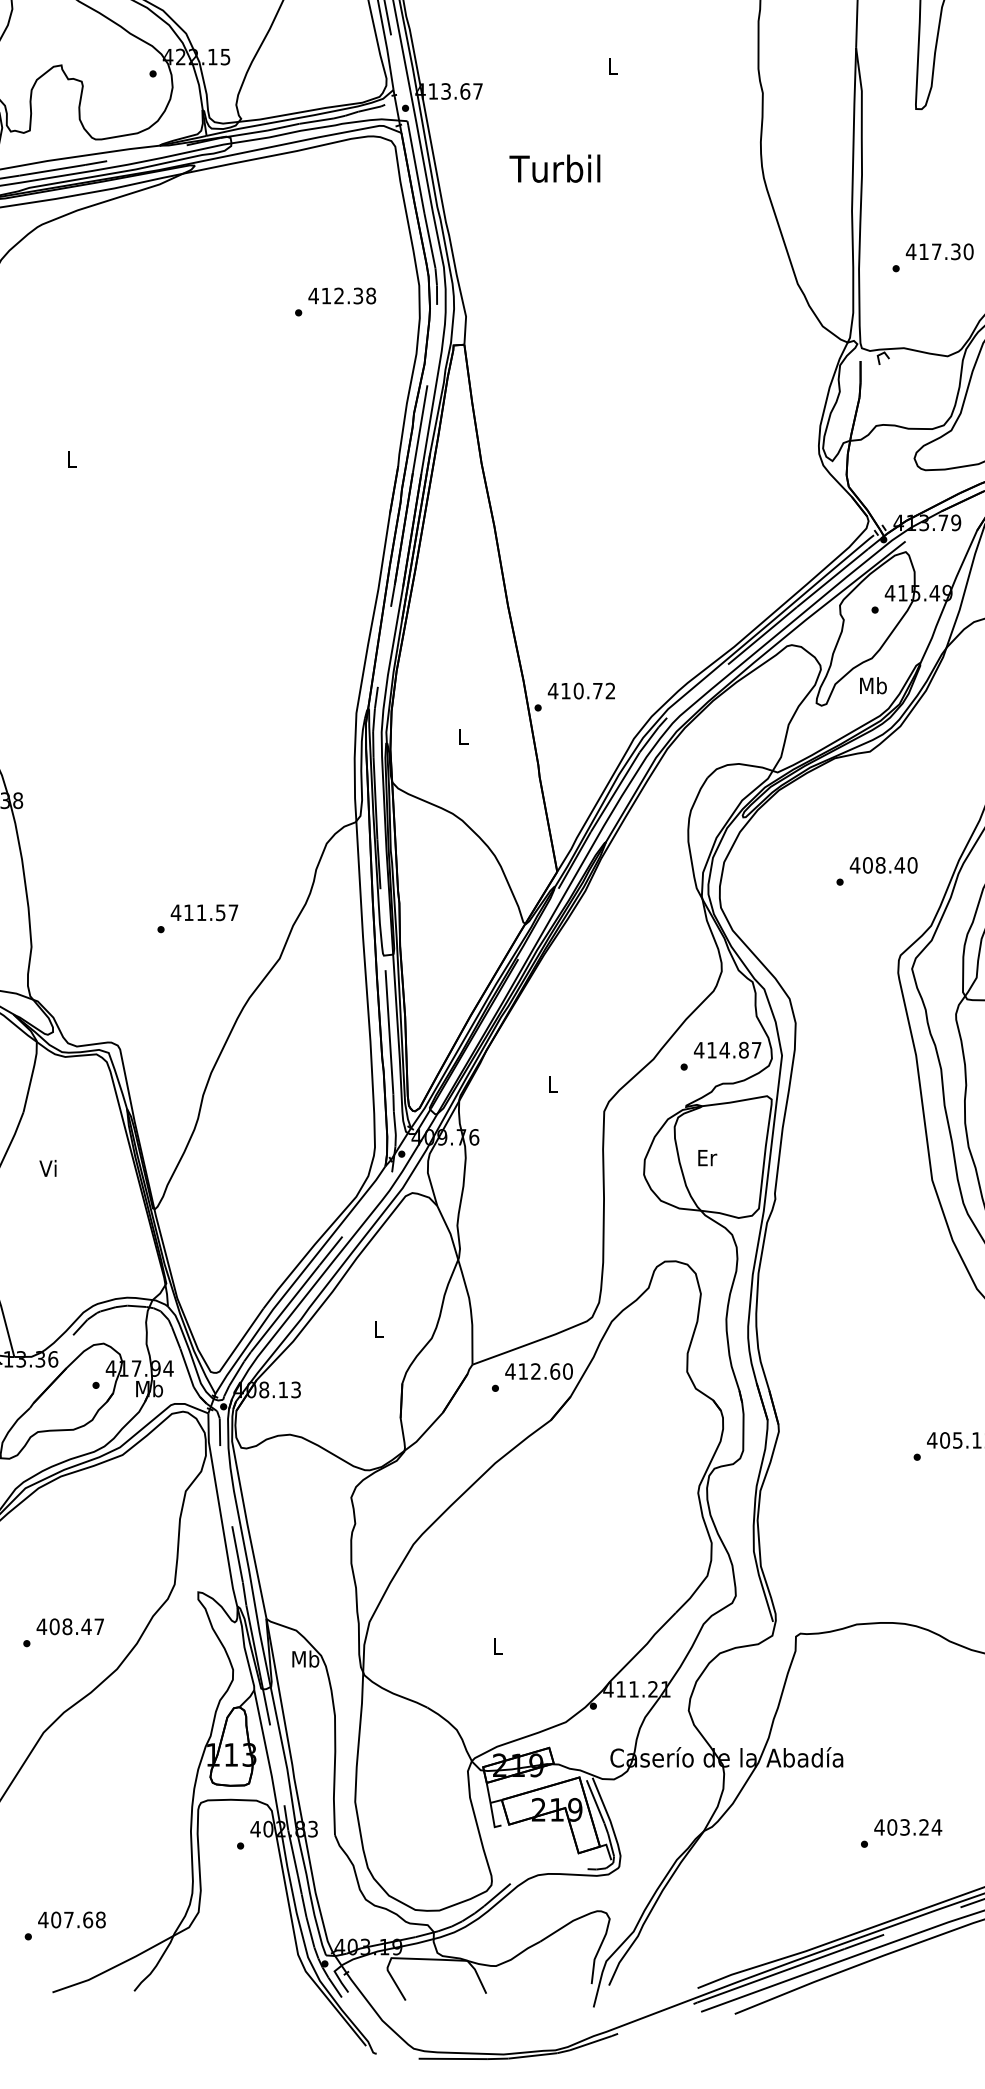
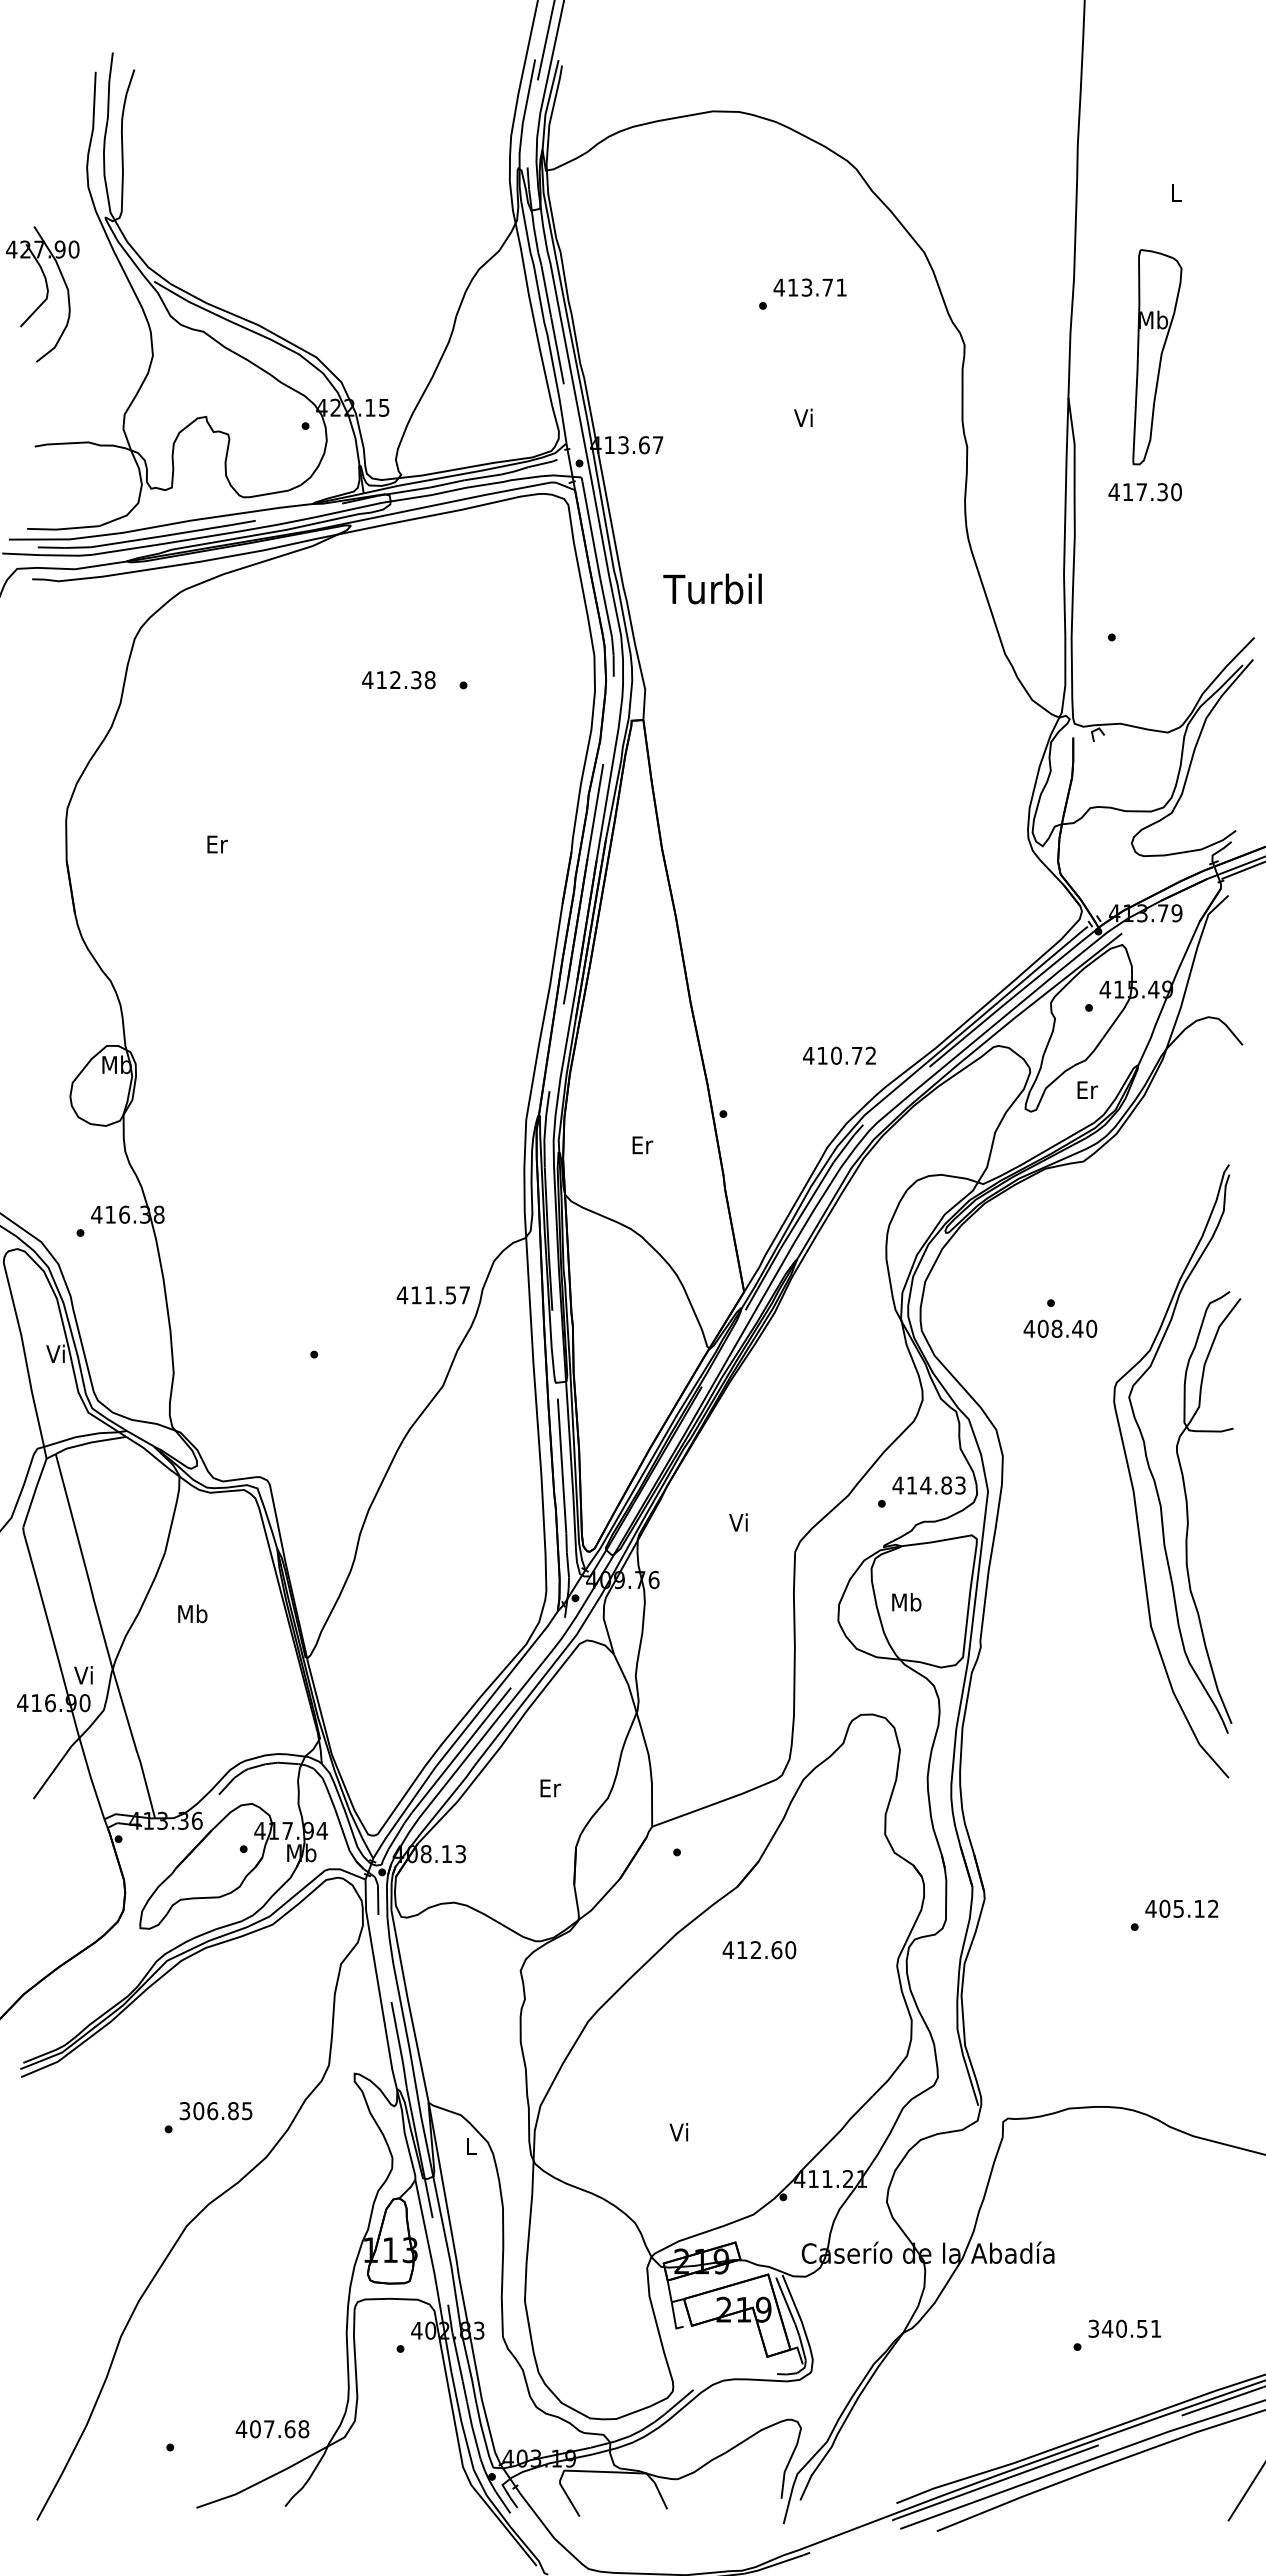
text: (611, 65) -> (803, 417), L -> Vi
text: (554, 168) -> (712, 588), moved
text: (939, 252) -> (1144, 492), moved
text: (341, 296) -> (398, 680), moved
text: (71, 459) -> (217, 844), L -> Er
text: (872, 685) -> (1086, 1089), Mb -> Er
text: (581, 690) -> (839, 1055), moved
text: (463, 736) -> (642, 1145), L -> Er
text: (883, 864) -> (1060, 1328), moved
text: (203, 912) -> (432, 1295), moved
text: (756, 1050) -> (960, 1485), 414.87 -> 414.83
text: (552, 1084) -> (738, 1522), L -> Vi
text: (706, 1158) -> (906, 1602), Er -> Mb
text: (48, 1168) -> (192, 1613), Vi -> Mb
text: (378, 1329) -> (550, 1788), L -> Er
text: (539, 1371) -> (759, 1950), moved
text: (70, 1627) -> (215, 2111), 408.47 -> 306.85
text: (496, 1646) -> (678, 2132), L -> Vi
text: (305, 1658) -> (470, 2145), Mb -> L
text: (907, 1827) -> (1124, 2328), 403.24 -> 340.51
text: (71, 1920) -> (272, 2429), moved

